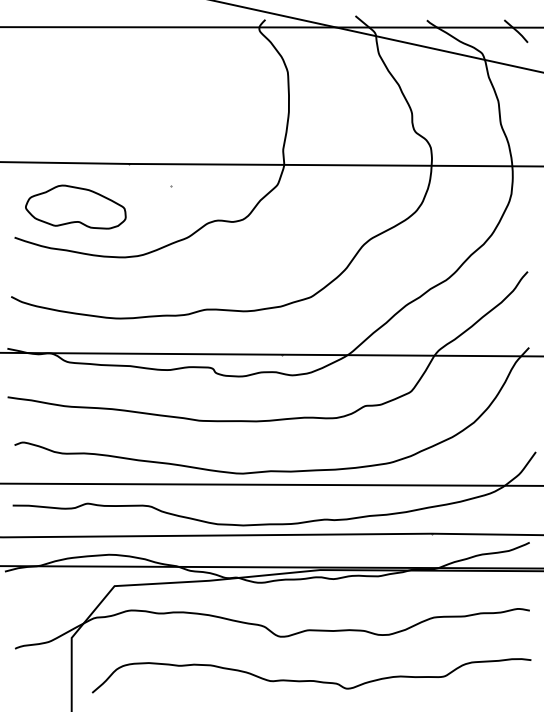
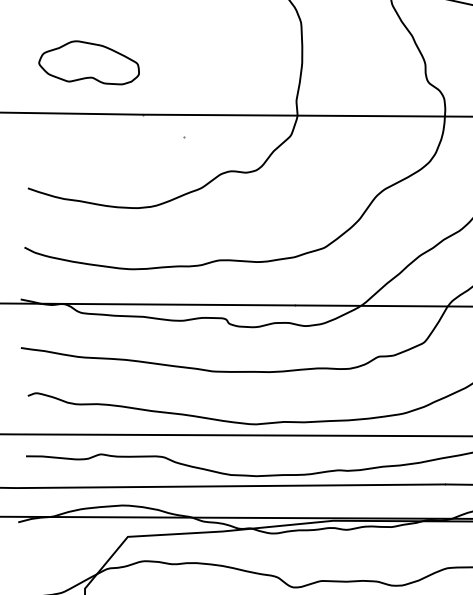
part: (75, 206) -> (88, 62), moved

